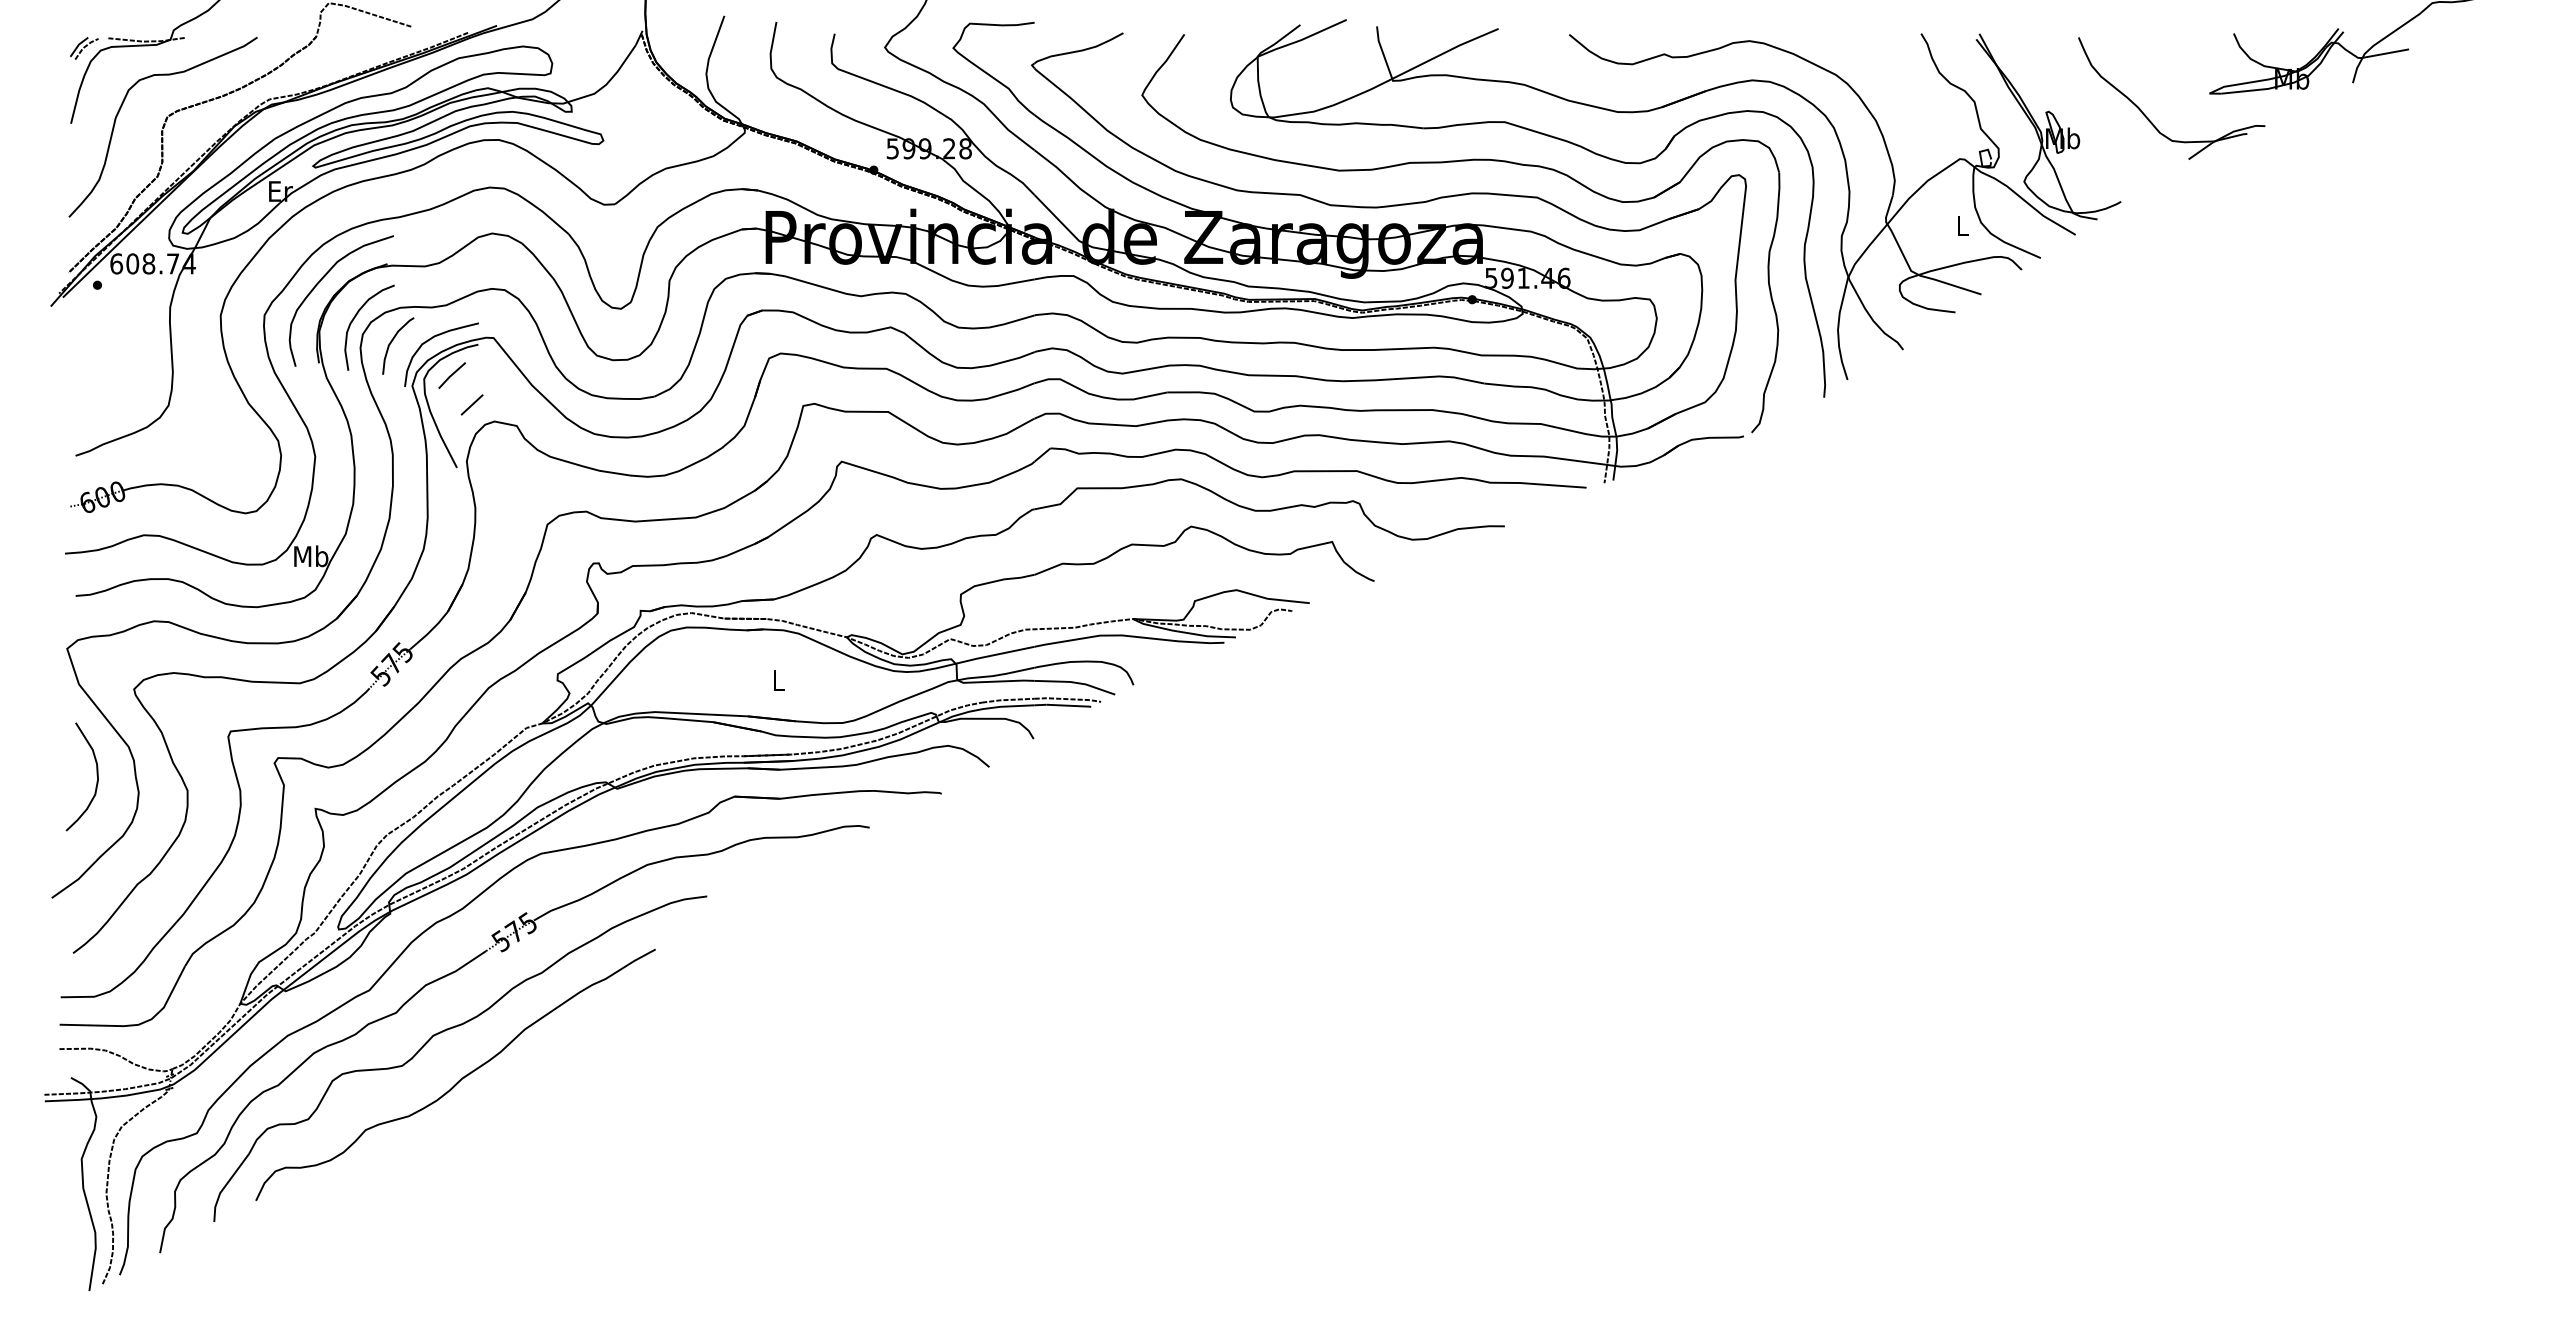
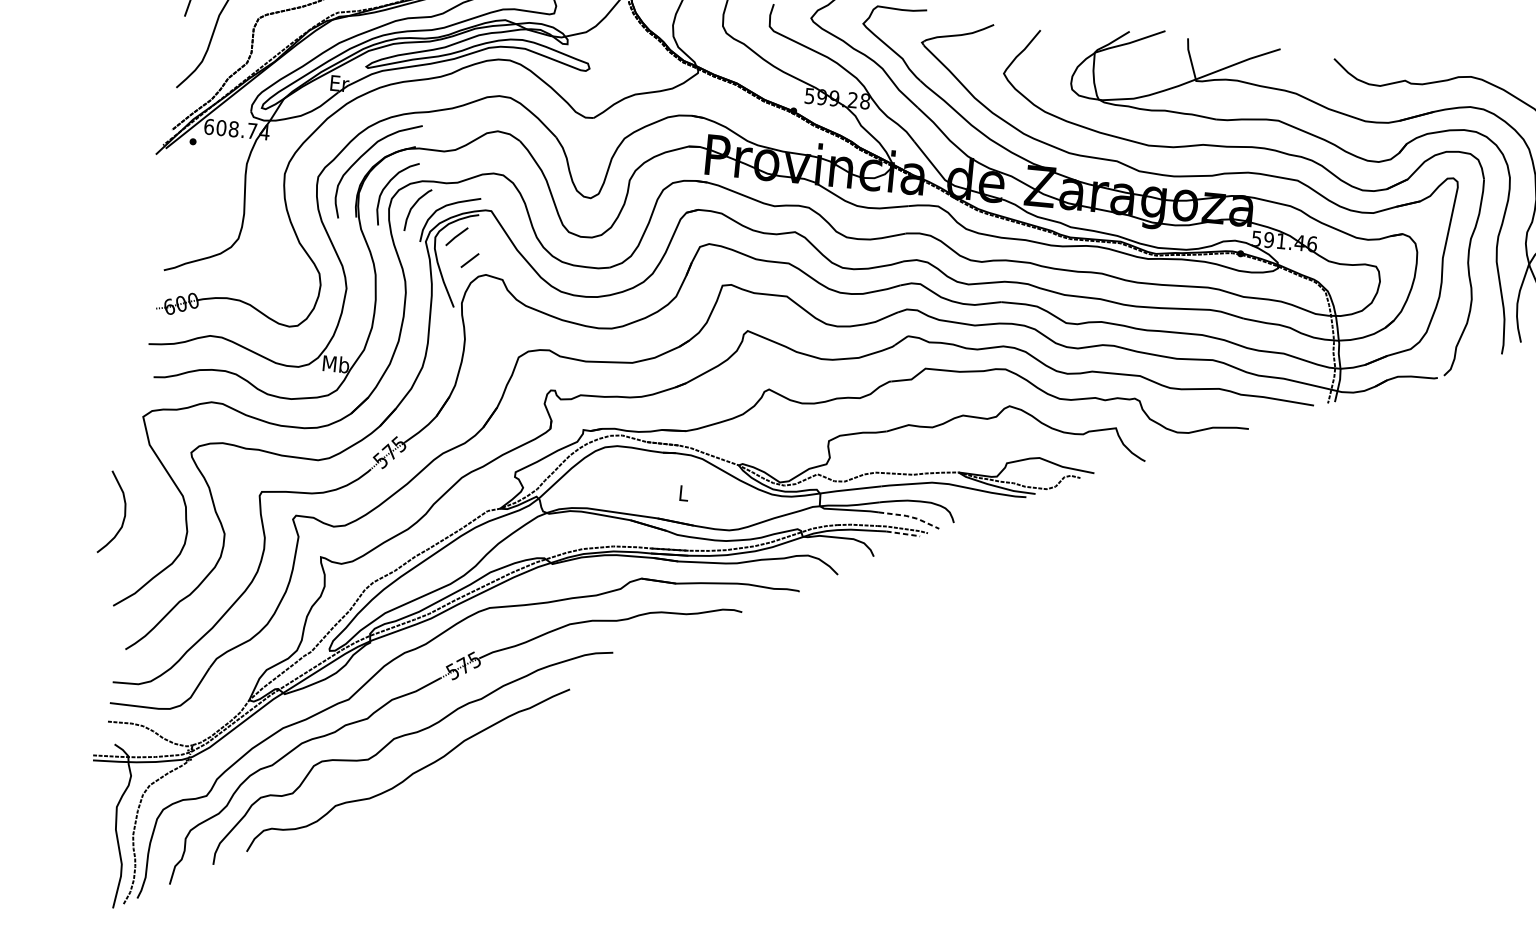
line: (1076, 682) -> (910, 516), solid -> dashed
line: (1069, 705) -> (903, 533), solid -> dashed
curve: (96, 775) -> (124, 512), moved

